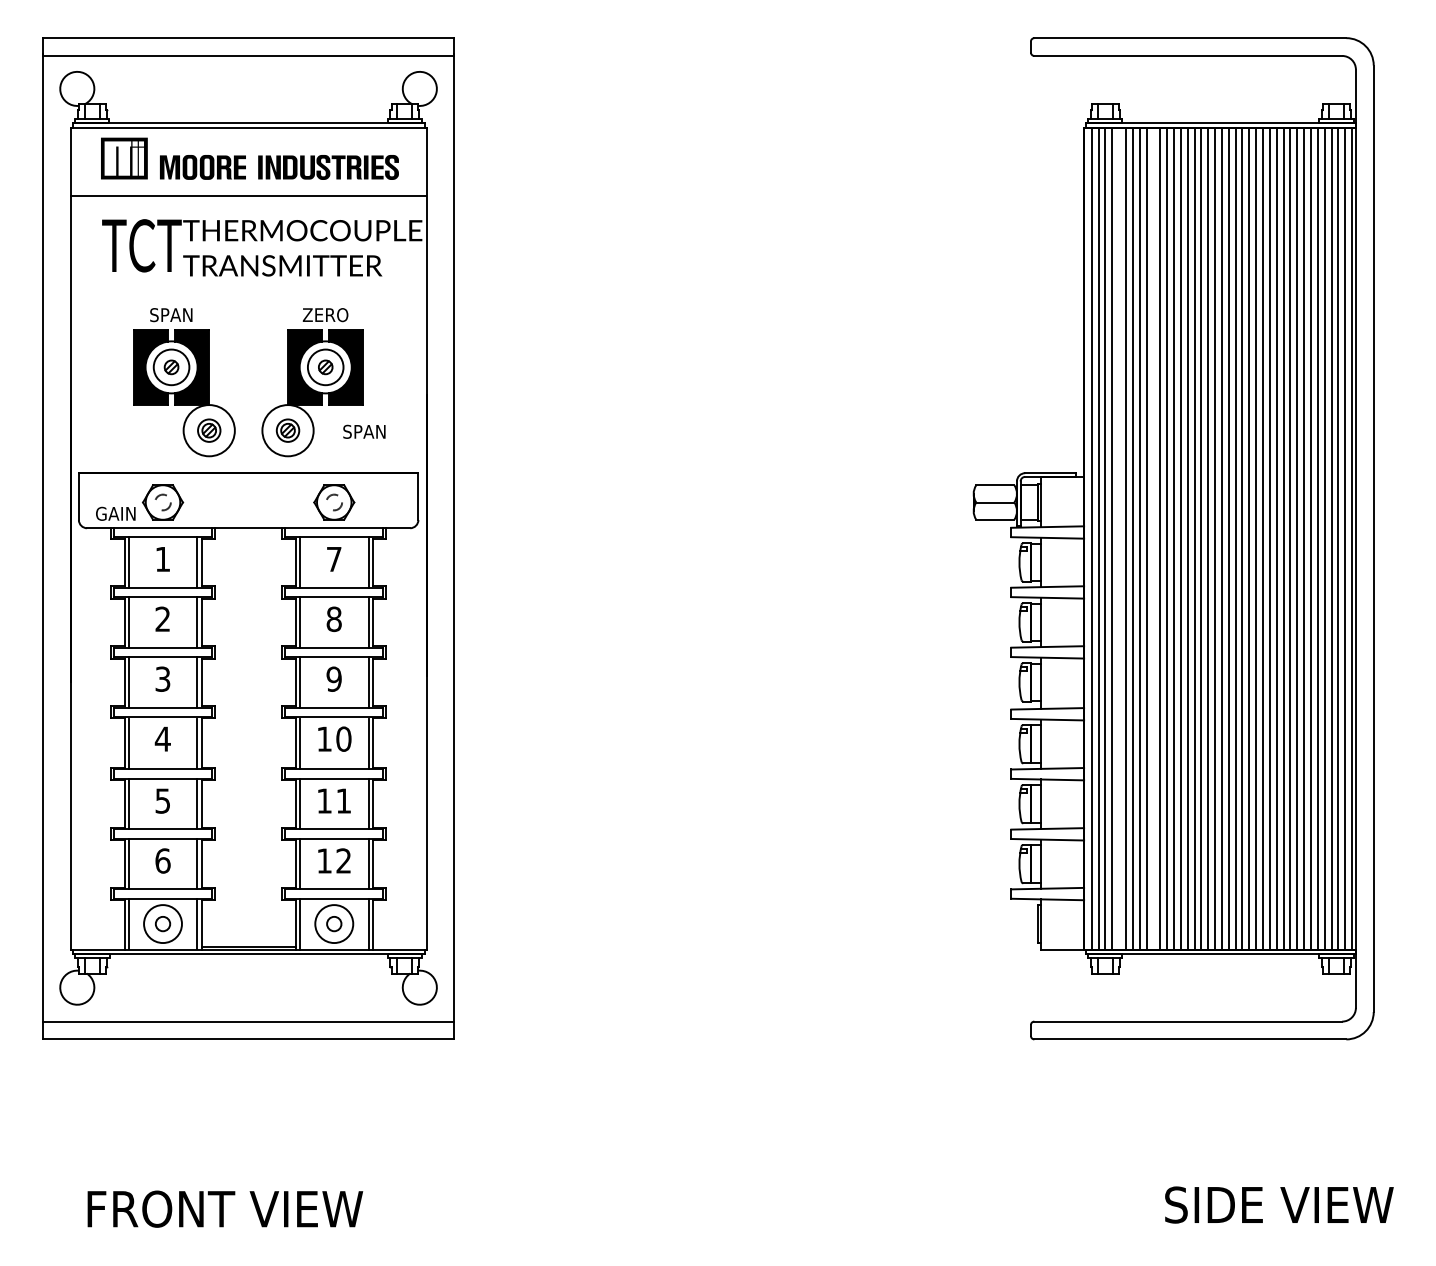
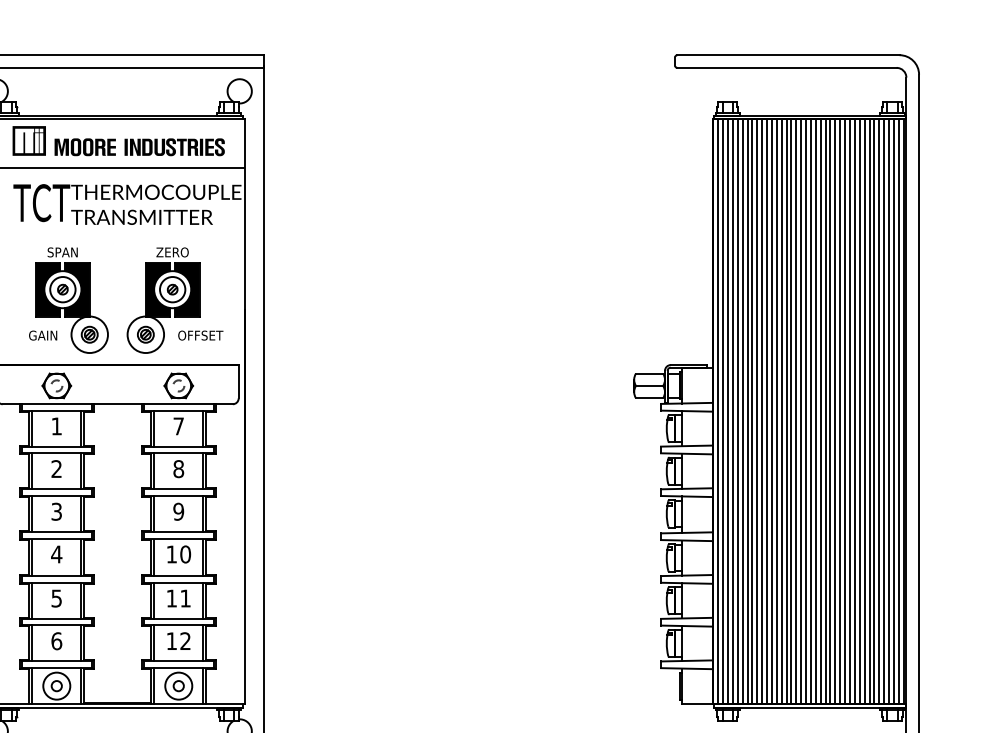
text: (364, 431) -> (200, 335), SPAN -> OFFSET
text: (115, 513) -> (42, 335), moved
line: (1119, 538) -> (738, 411), added
line: (1153, 538) -> (762, 411), added

